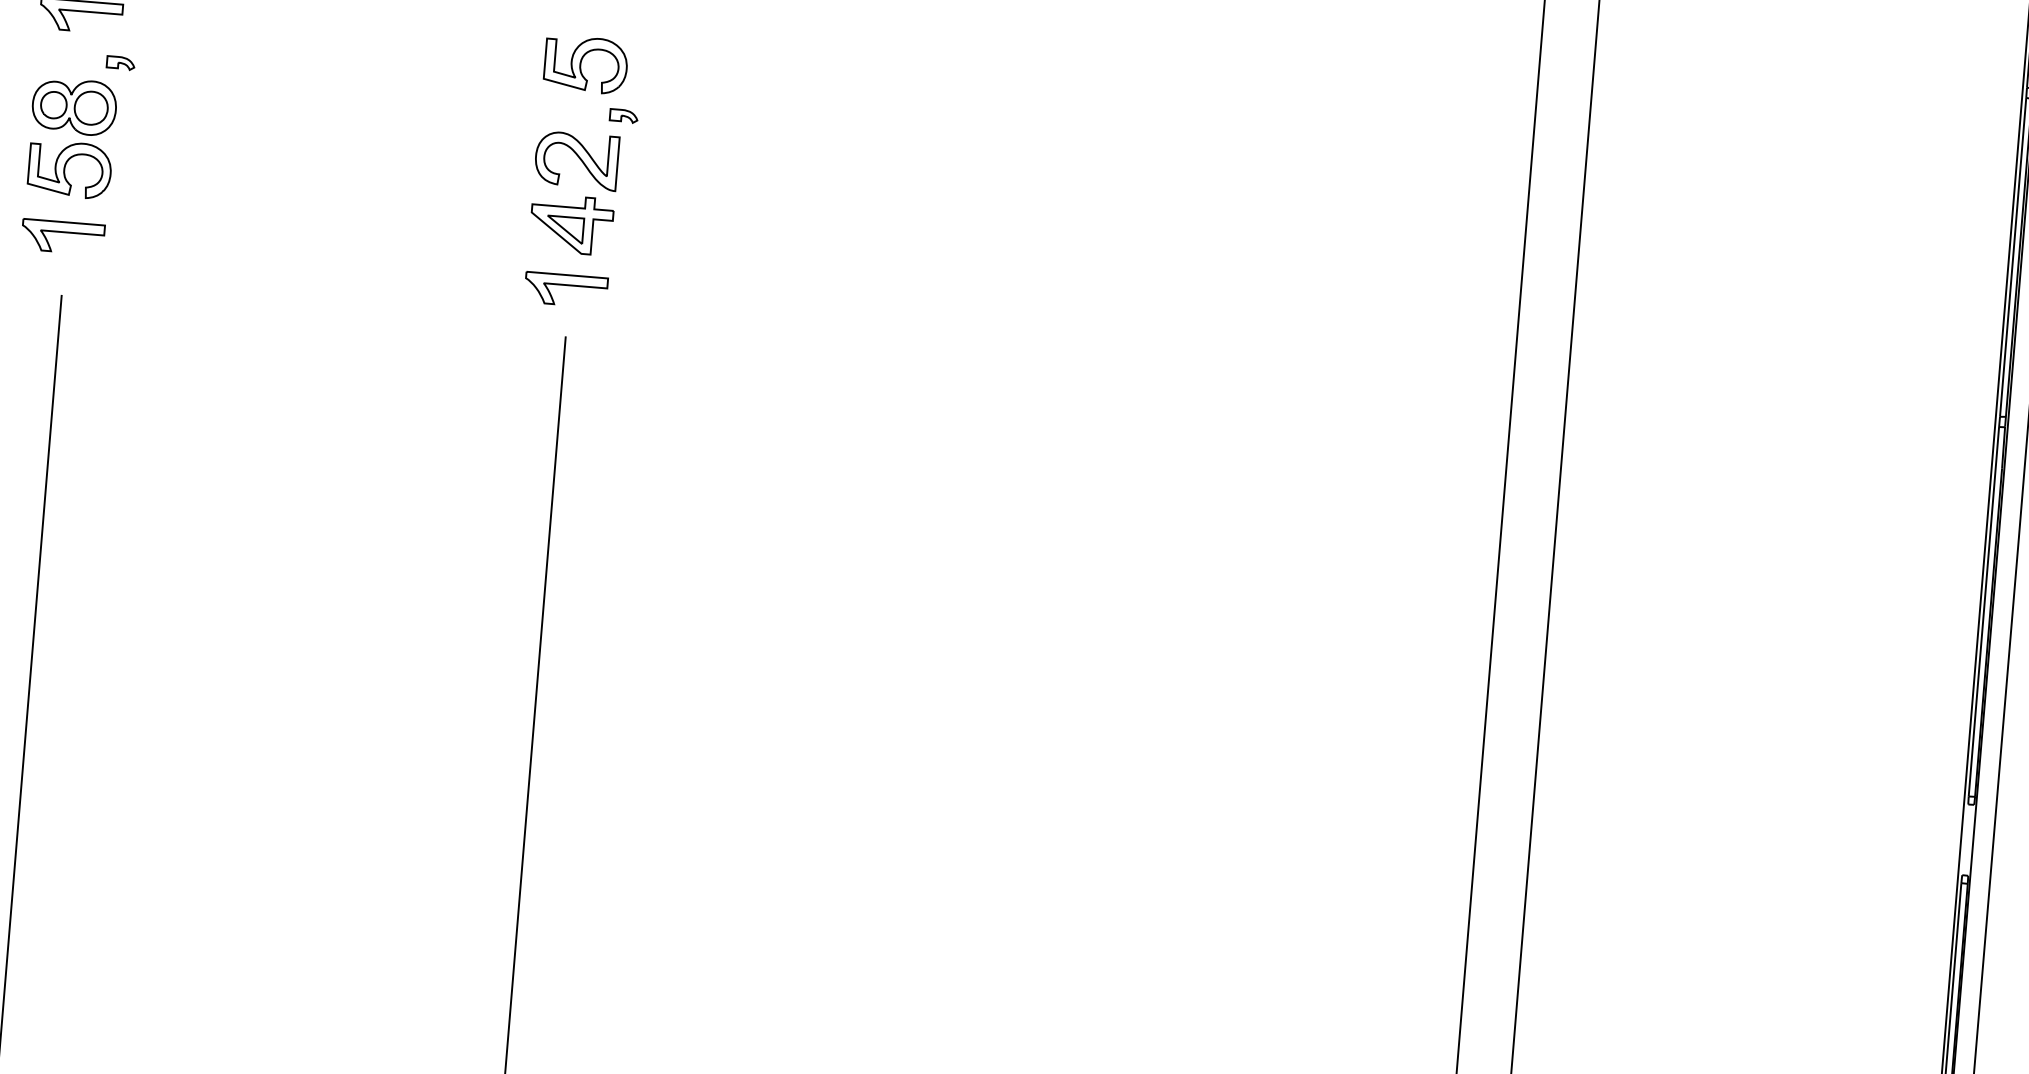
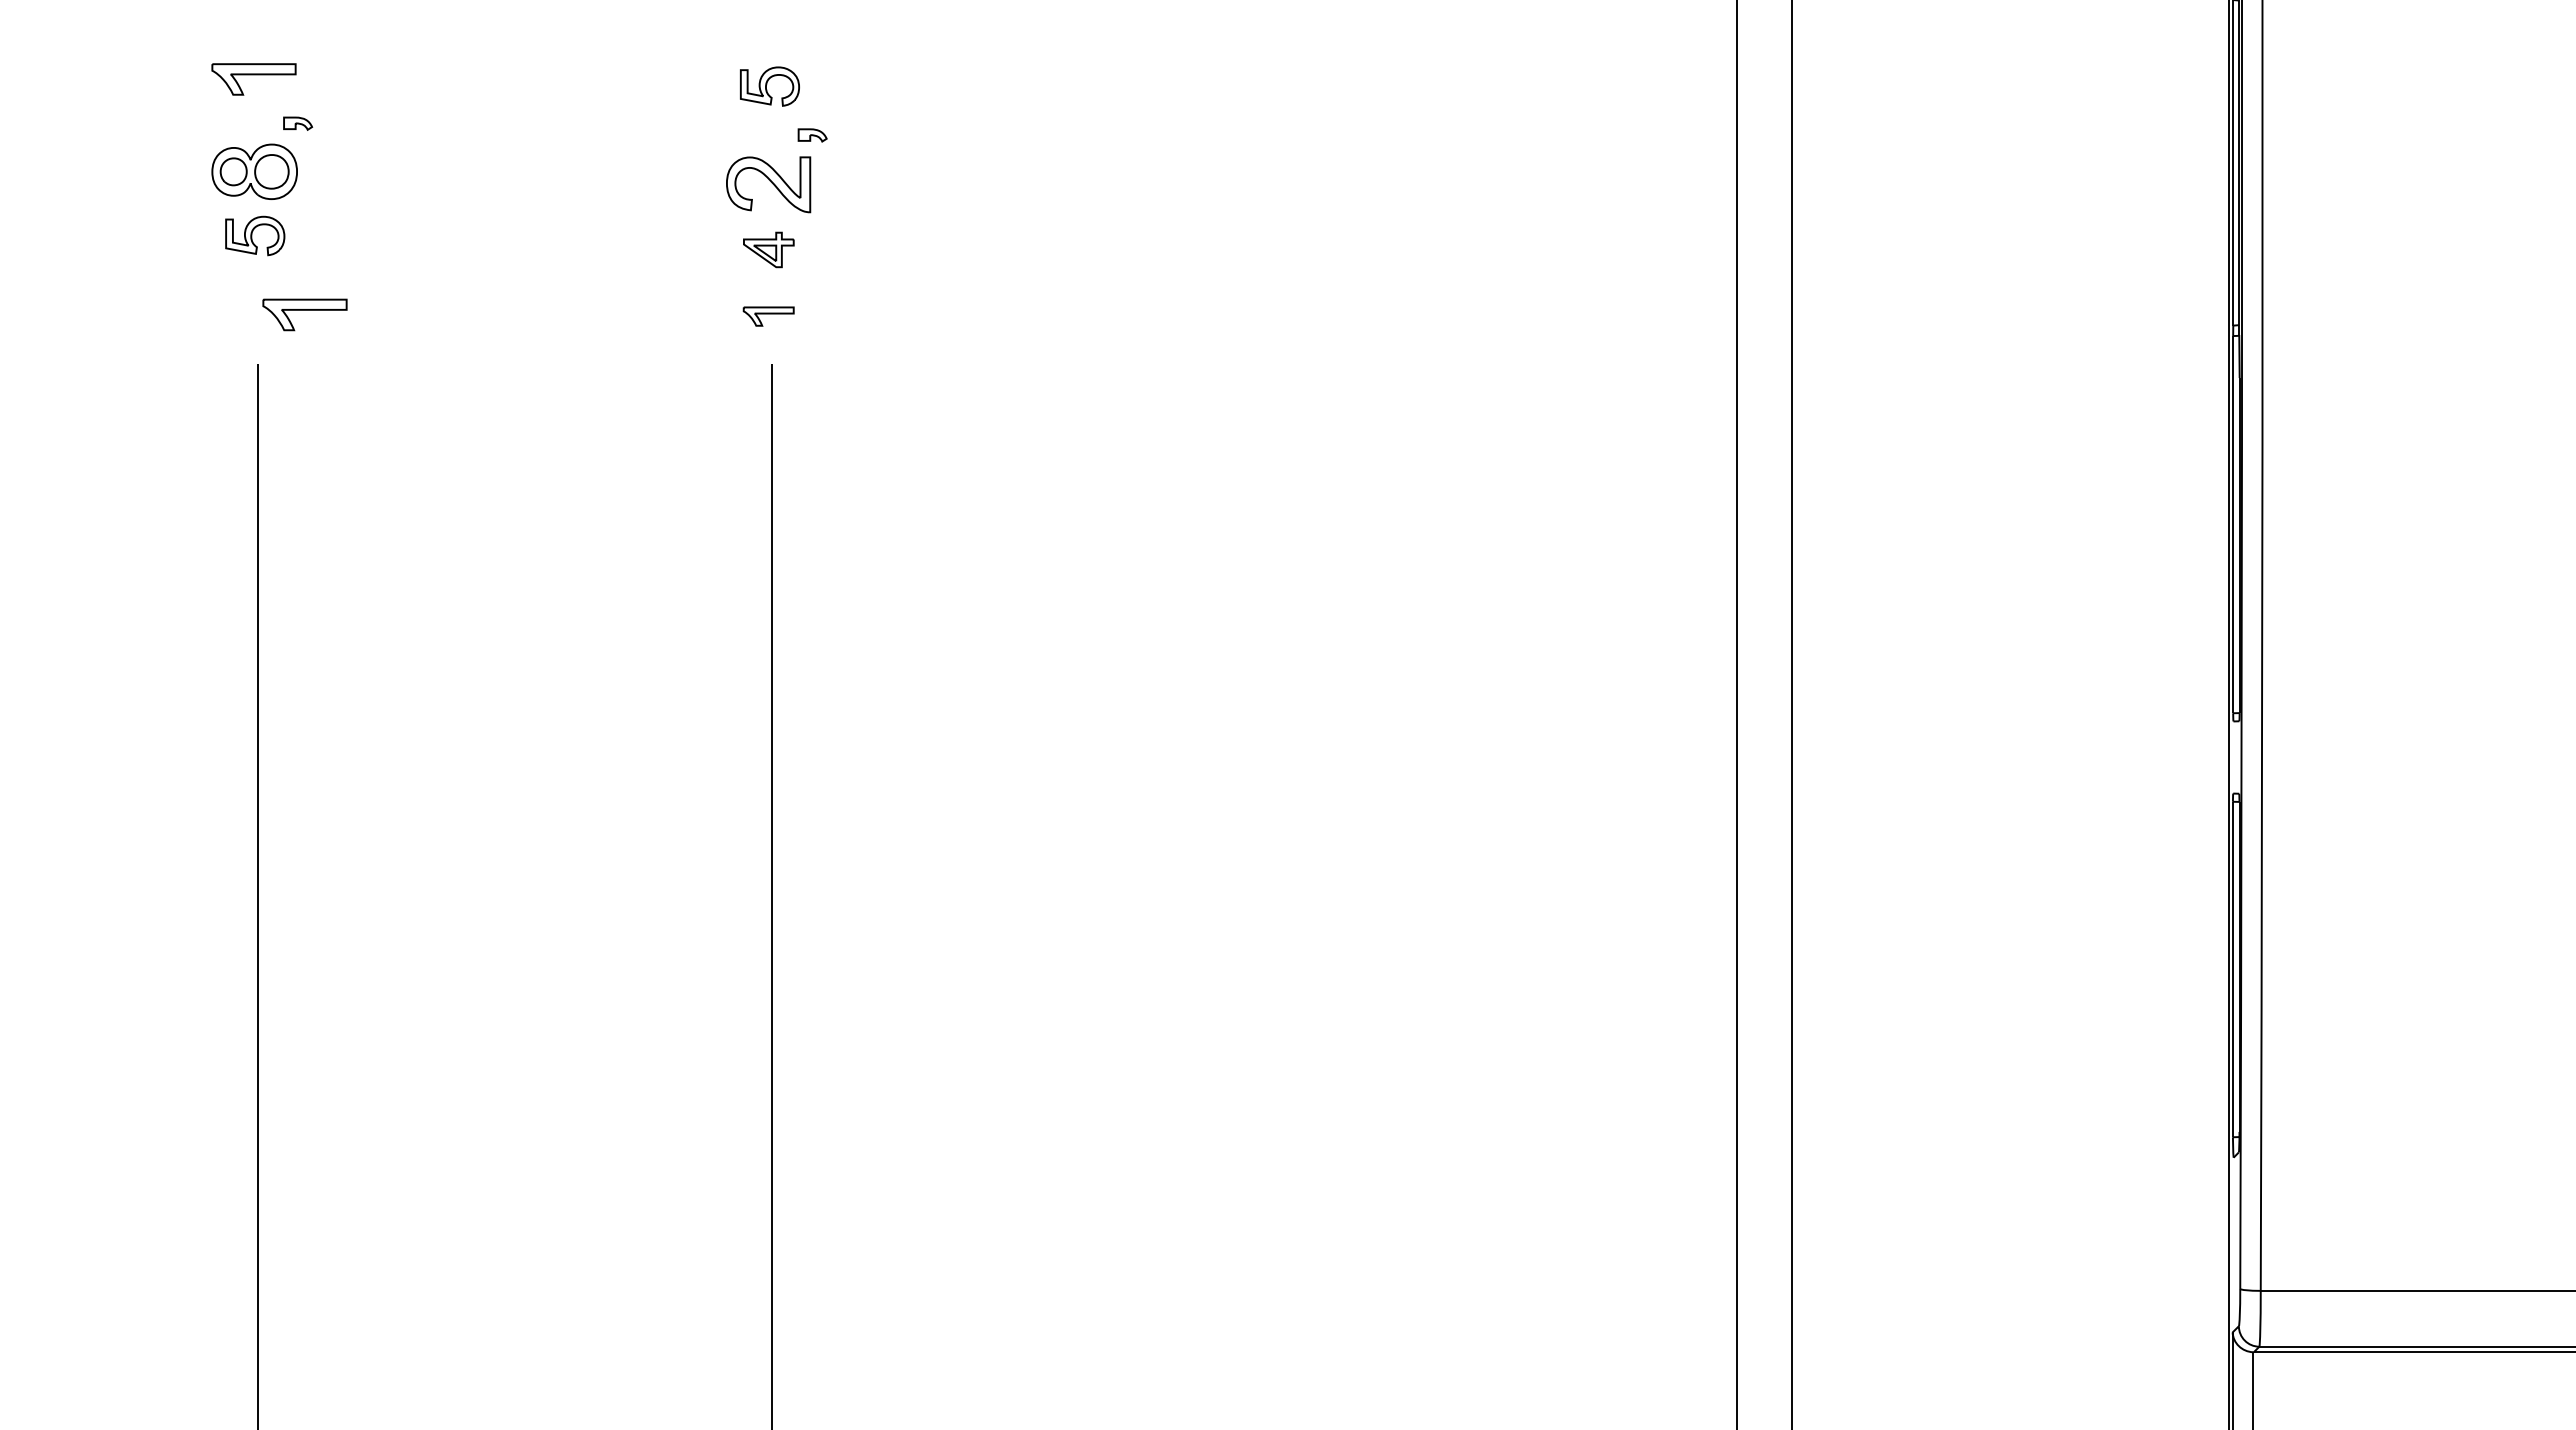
part: (585, 64) -> (769, 86), size x0.7
part: (69, 169) -> (254, 235), size x0.7
part: (571, 224) -> (768, 249), size x0.6
part: (62, 236) -> (304, 314), moved
part: (566, 289) -> (768, 316), size x0.6

